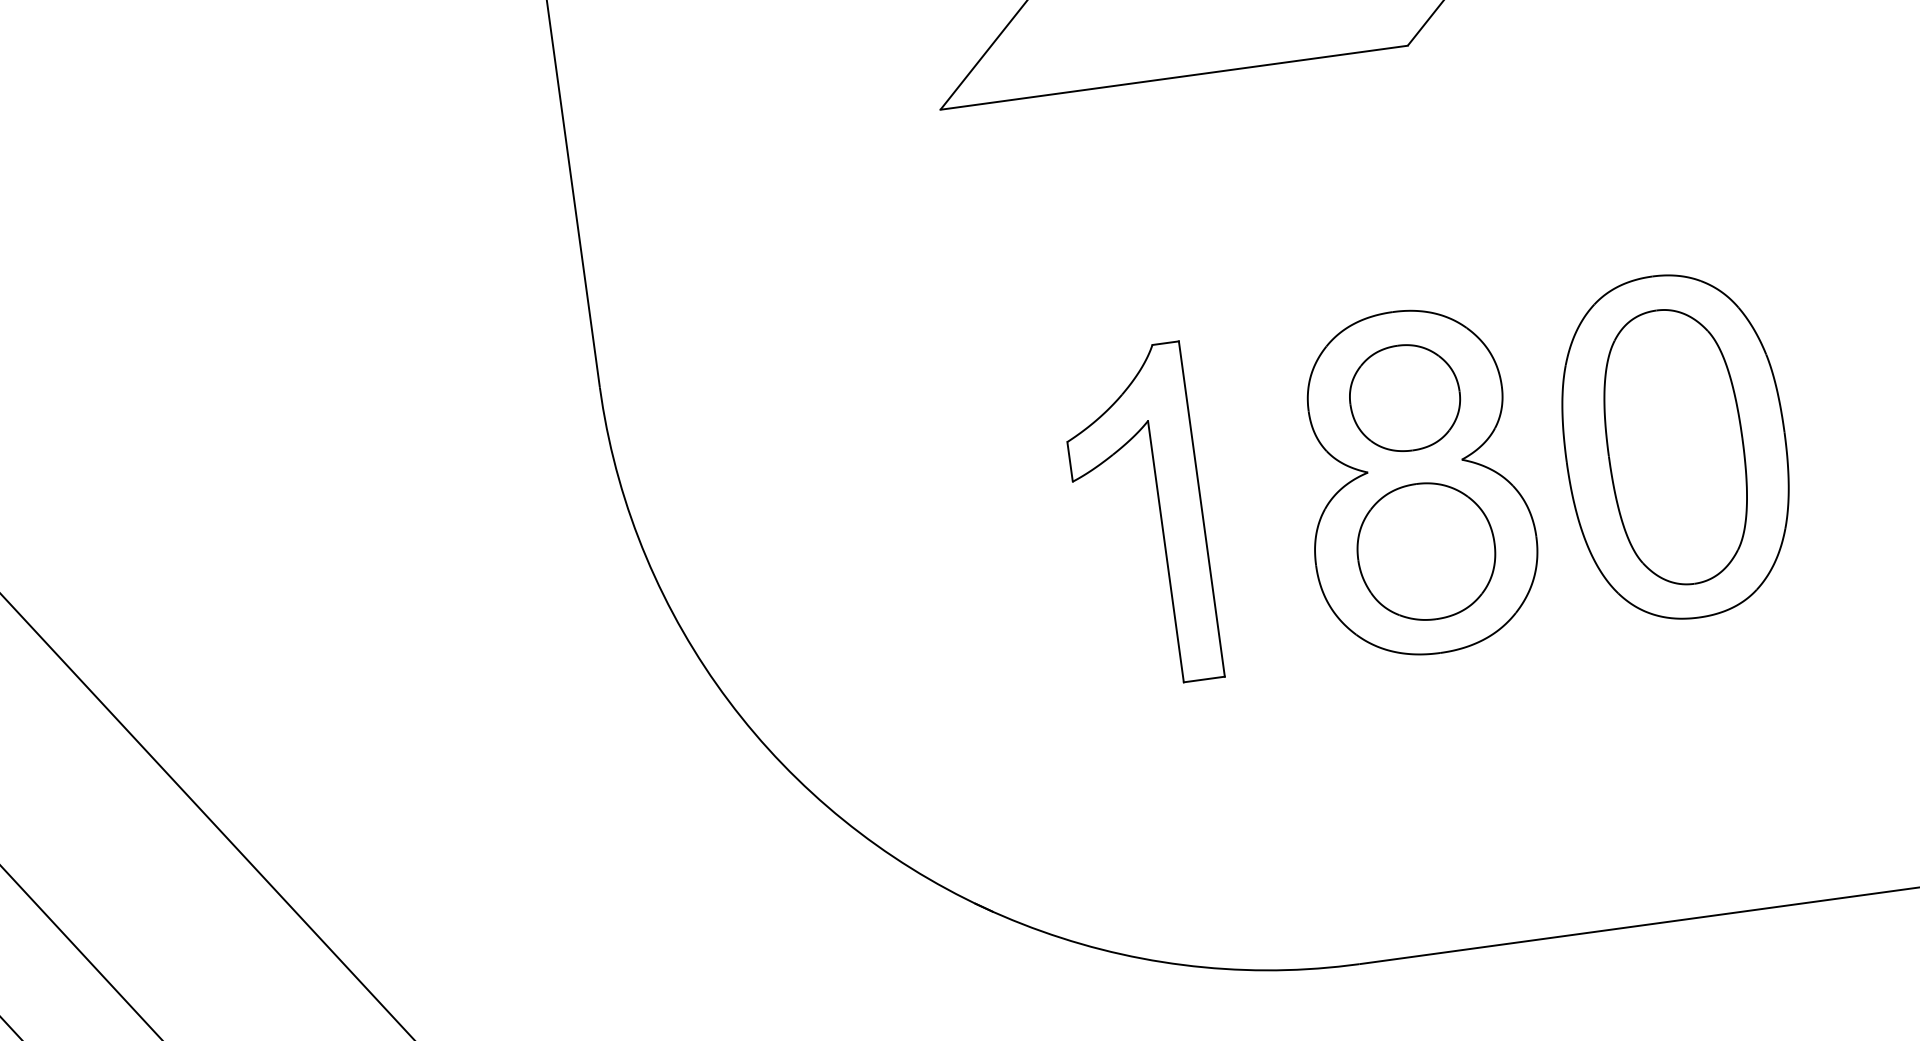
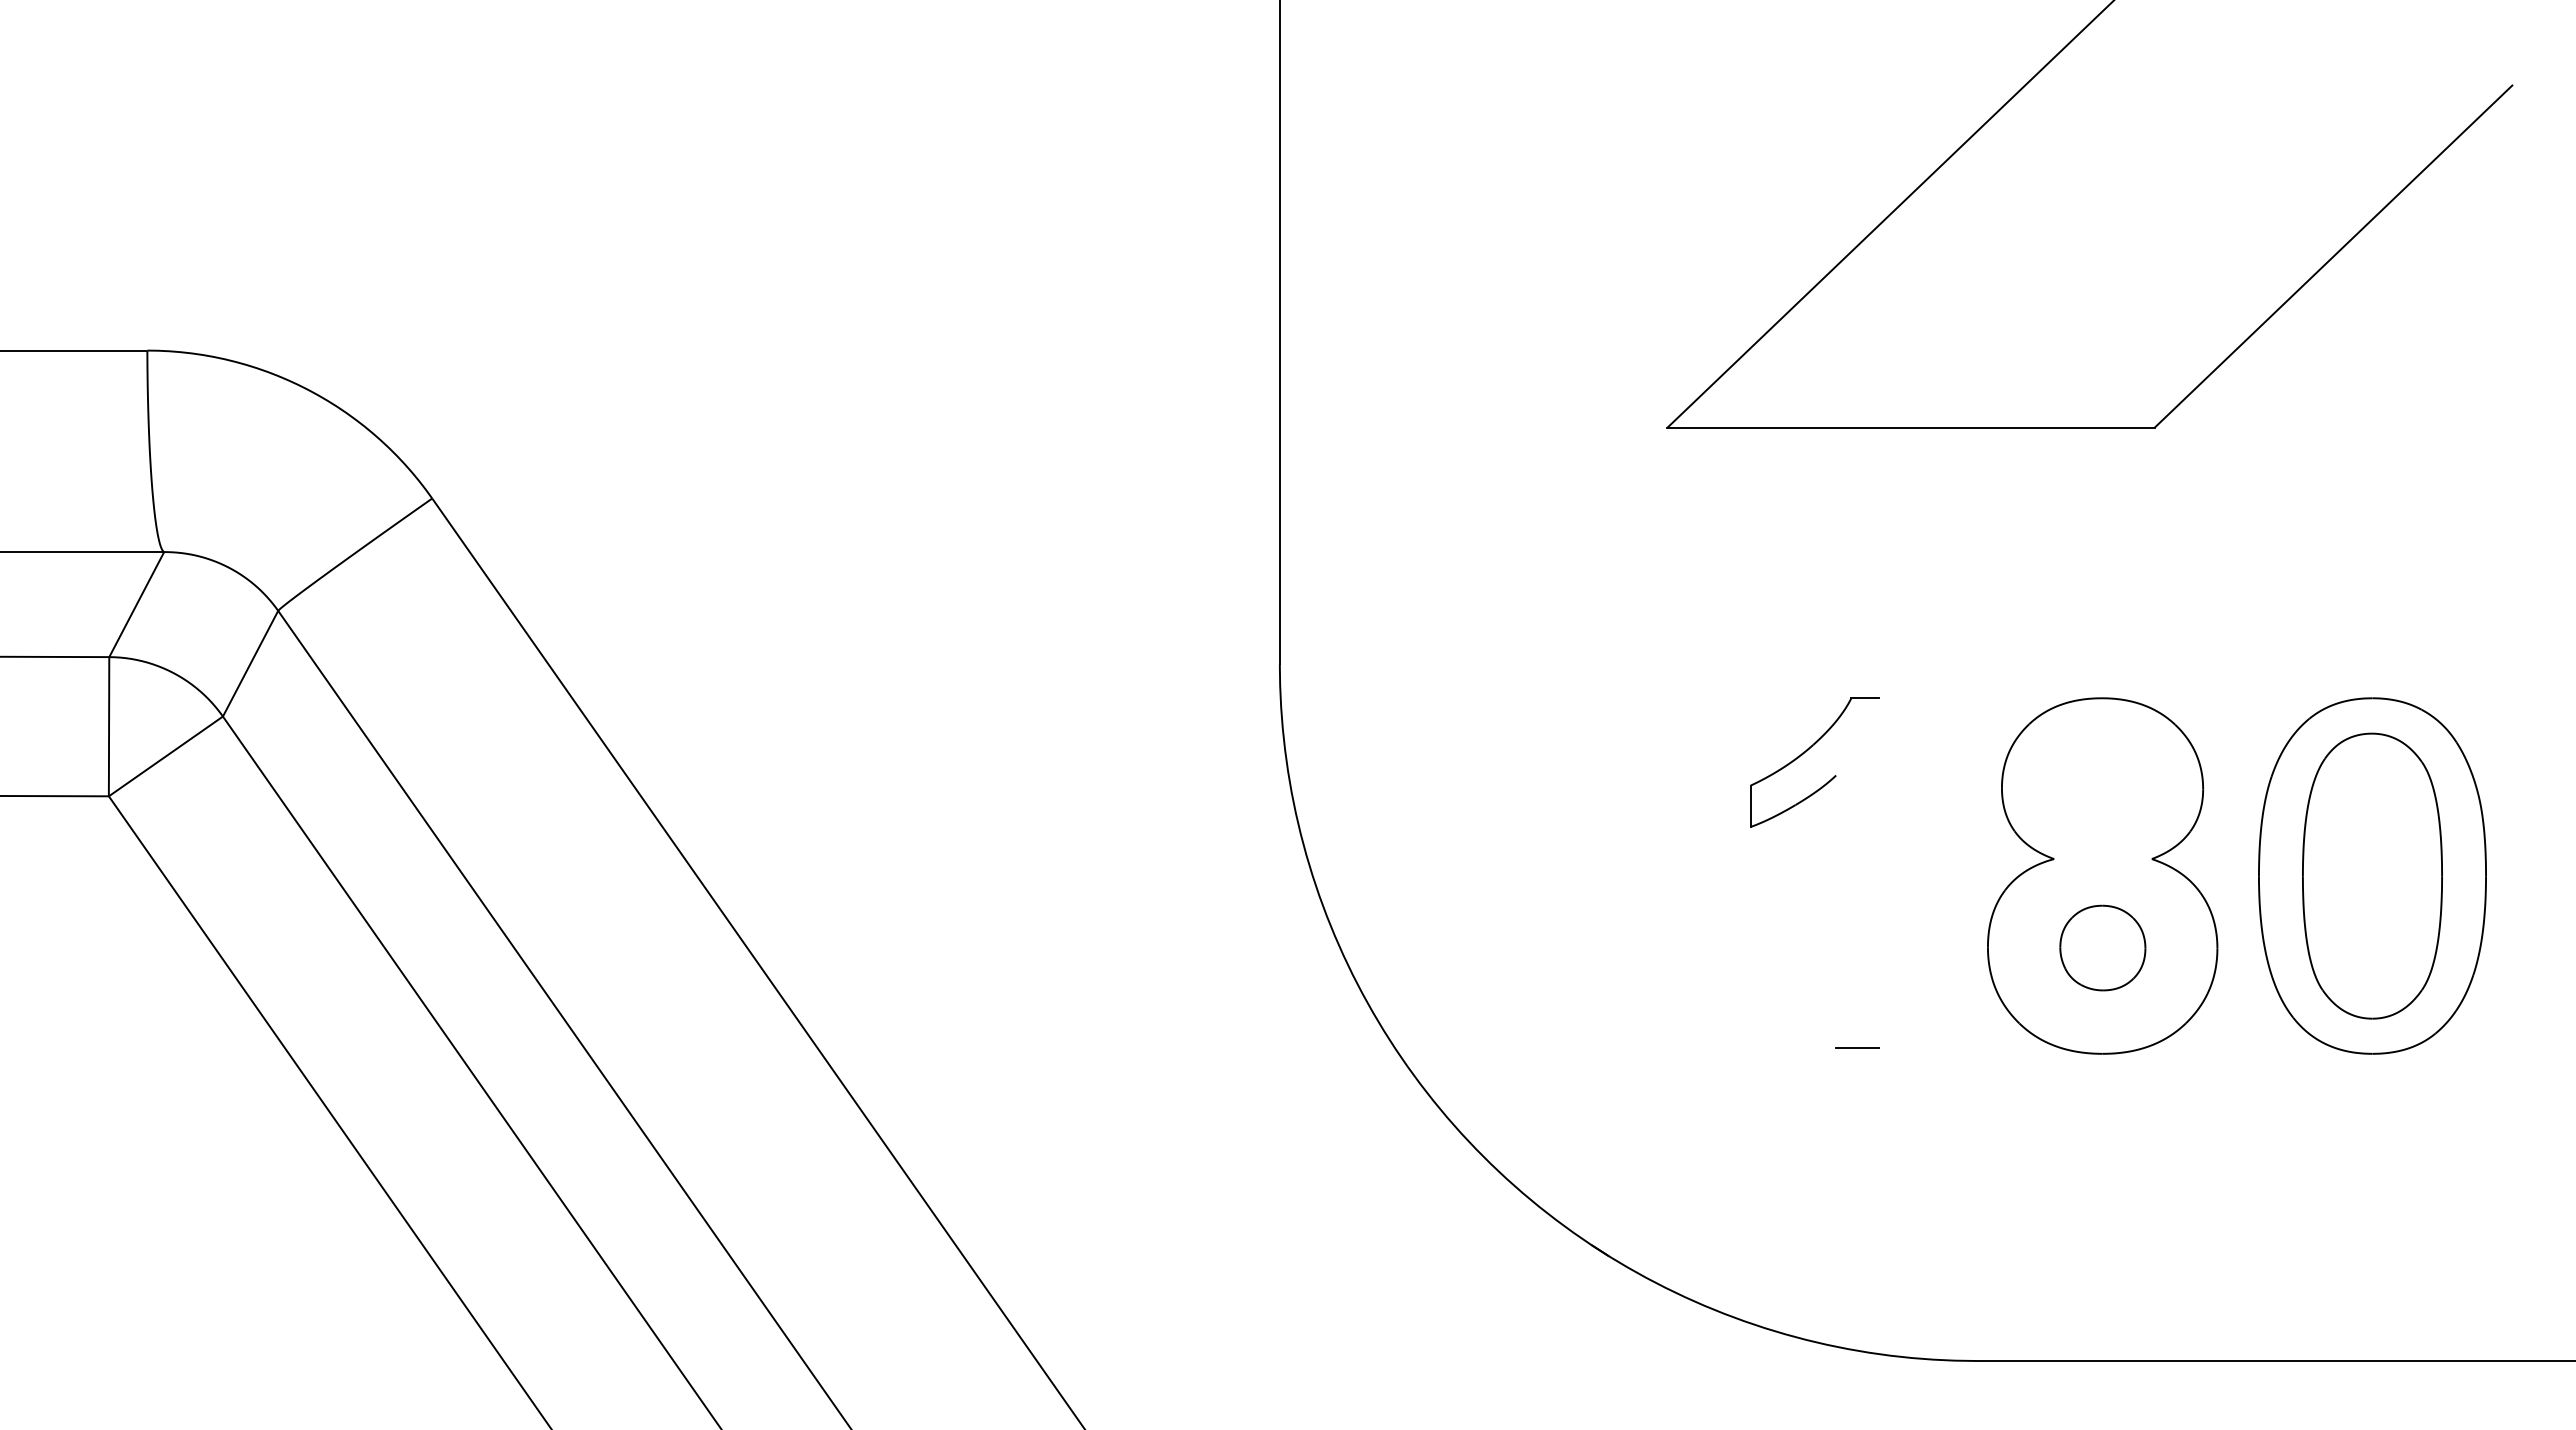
part: (1405, 397) -> (2102, 787), removed
line: (1201, 508) -> (1878, 872), removed
line: (1166, 551) -> (1836, 911), removed
part: (1426, 551) -> (2102, 947), size x0.6

